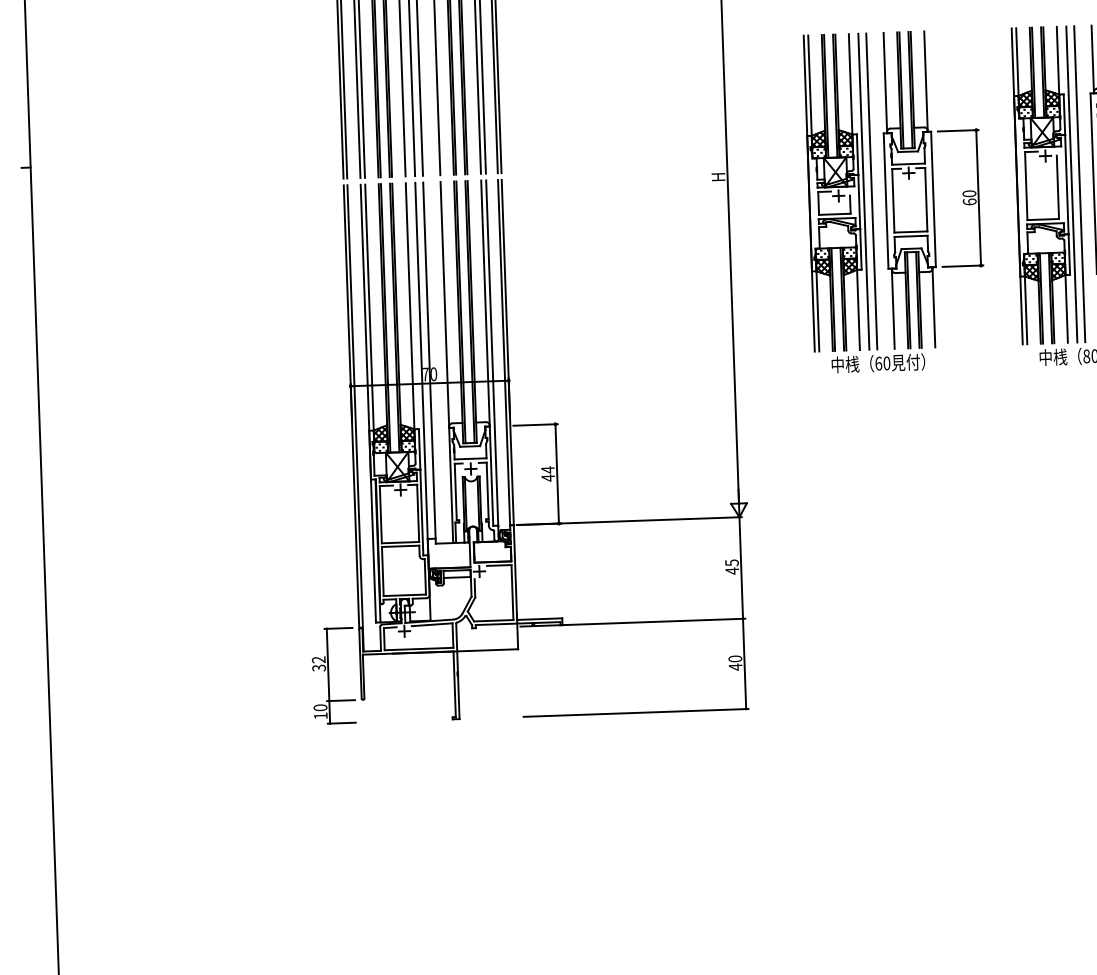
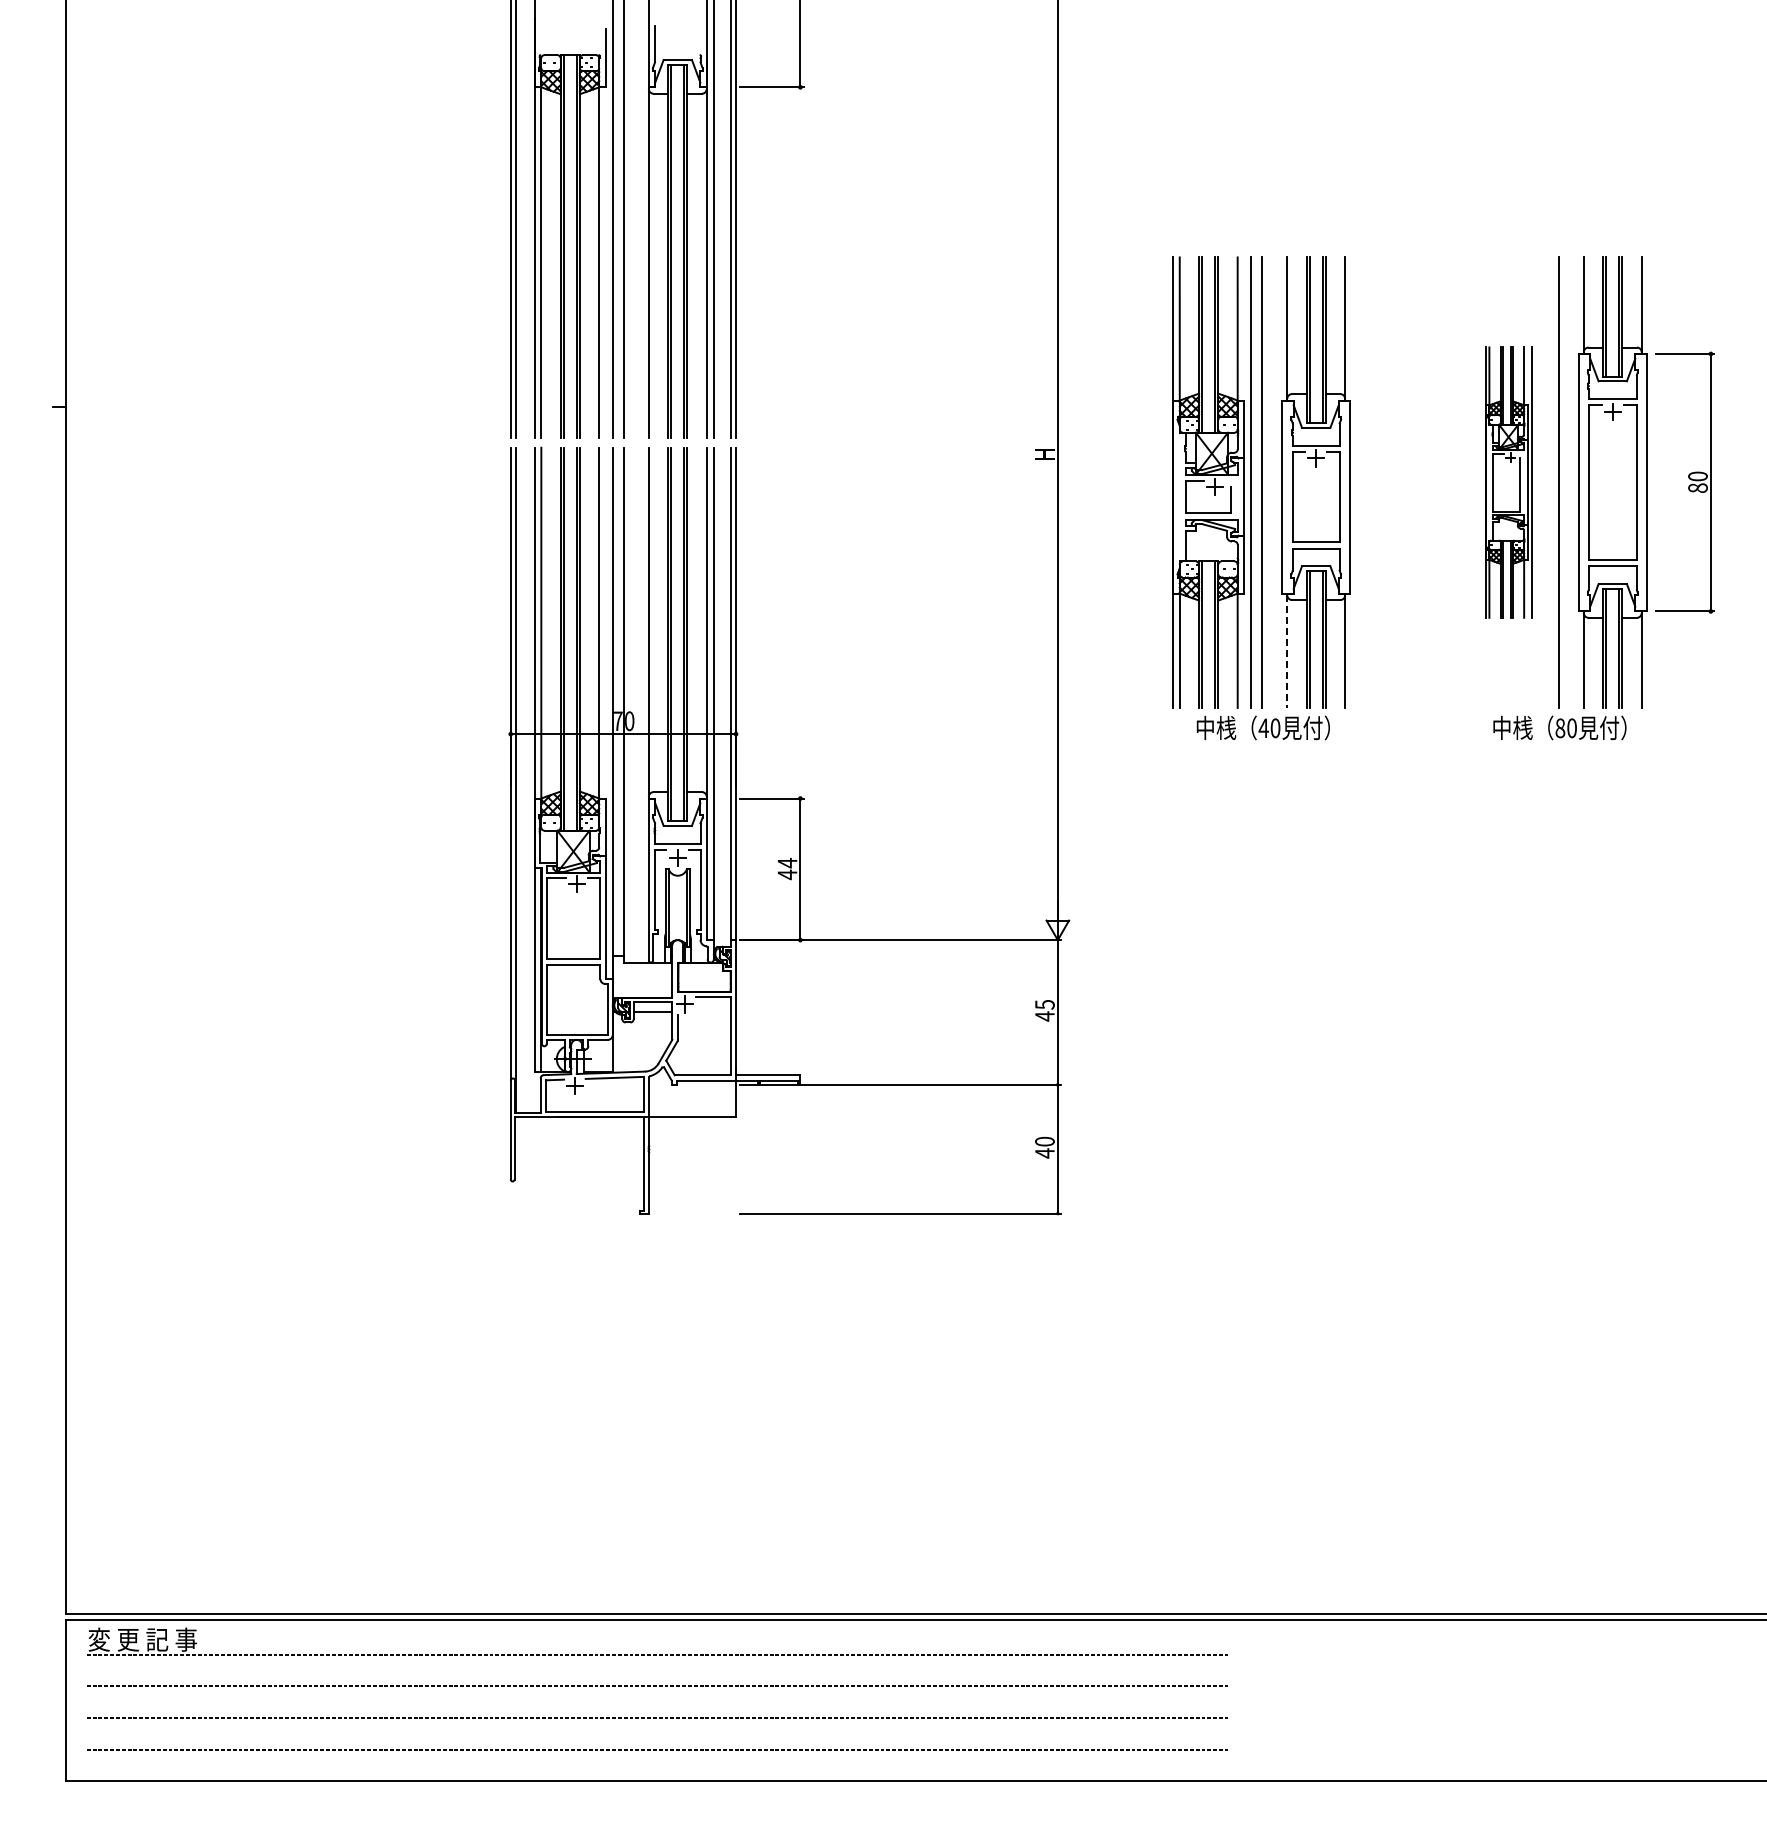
part: (1044, 185) -> (1508, 482), size x0.6
part: (960, 198) -> (1388, 496), removed
line: (893, 309) -> (1287, 652), solid -> dashed
text: (878, 363) -> (1263, 728), 60 -> 40
part: (333, 675) -> (471, 1145), removed

